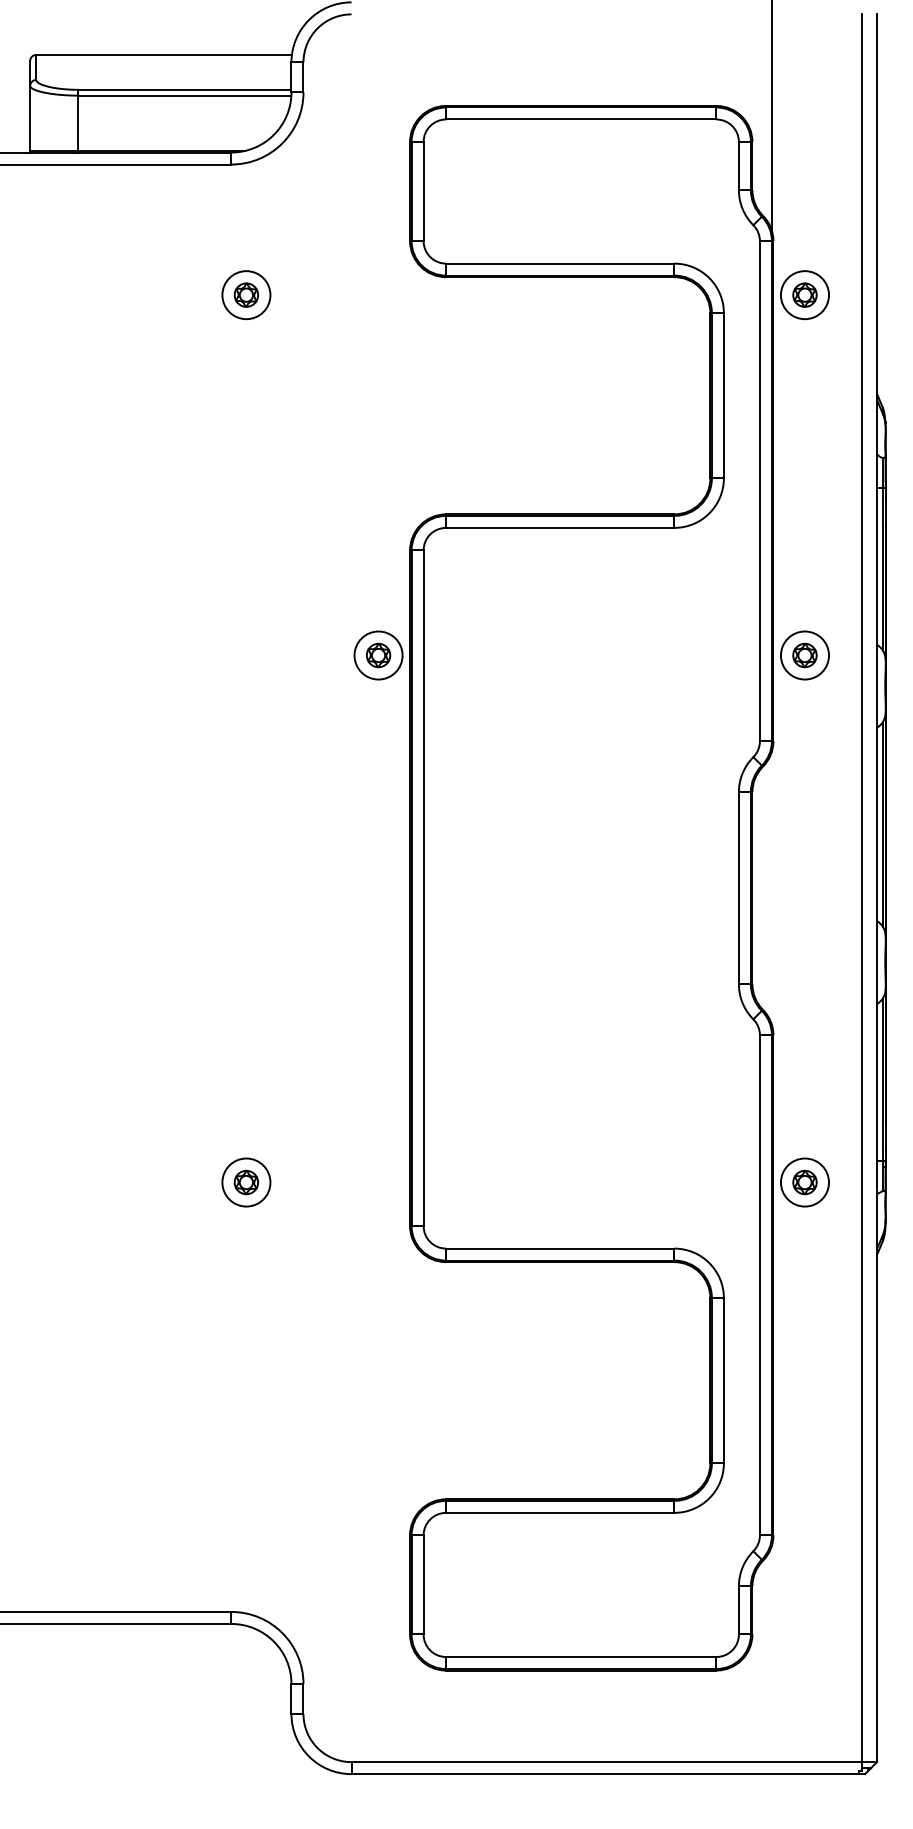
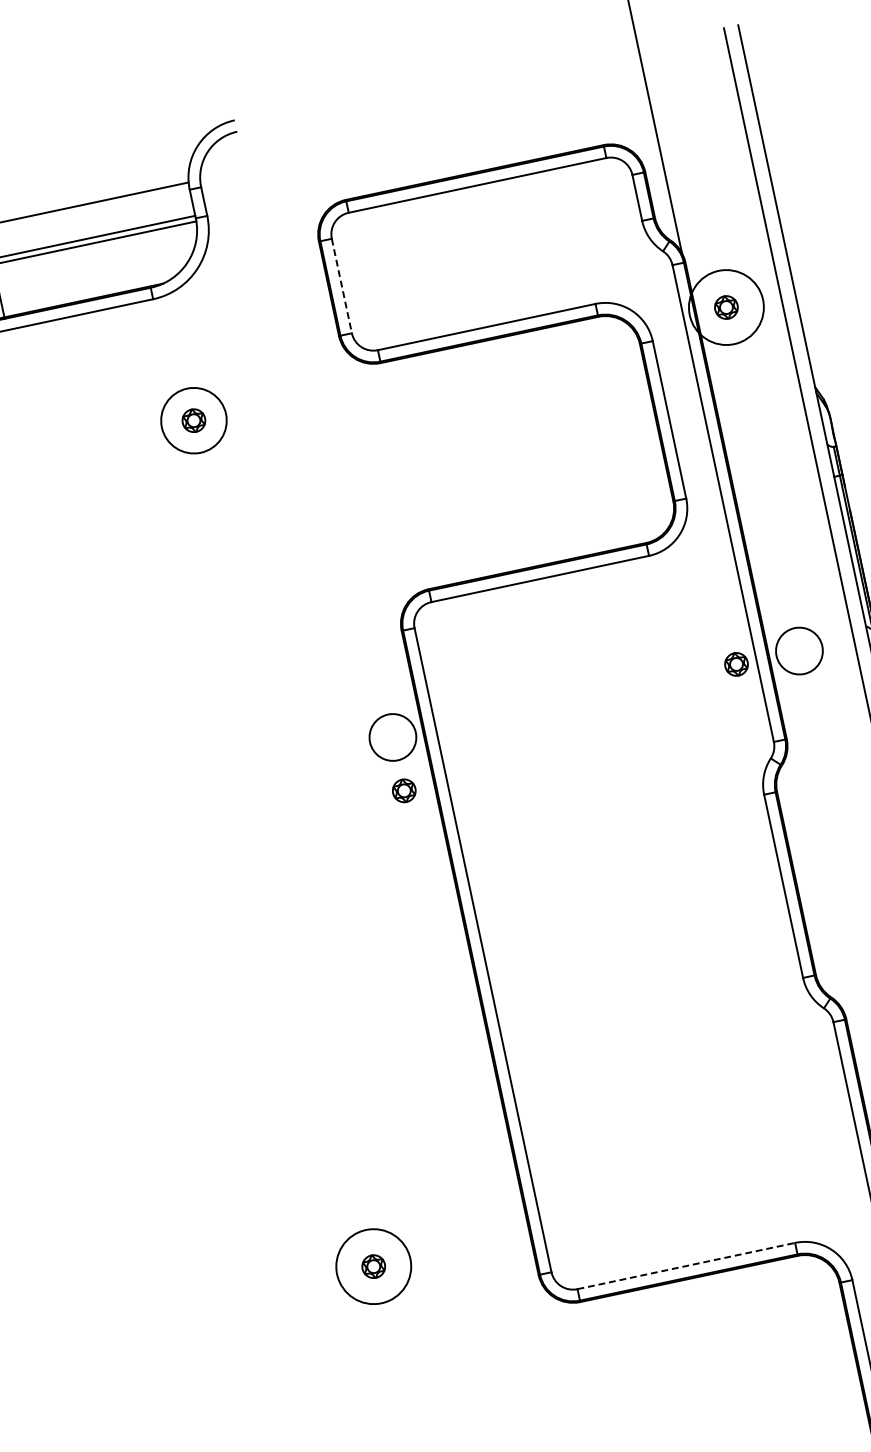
line: (423, 191) -> (341, 286), solid -> dashed
circle: (246, 295) -> (194, 421), size x1.4
circle: (804, 295) -> (726, 307), size x1.6
part: (378, 655) -> (404, 790), moved
part: (804, 655) -> (736, 664), moved
circle: (246, 1182) -> (373, 1266), size x1.6
line: (560, 1248) -> (686, 1265), solid -> dashed

